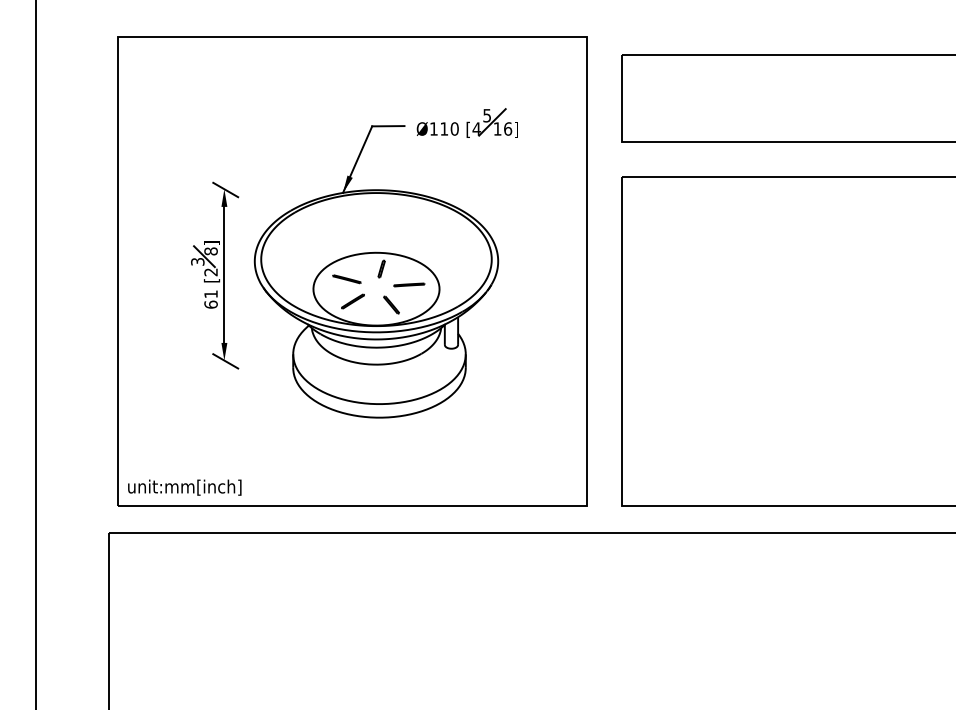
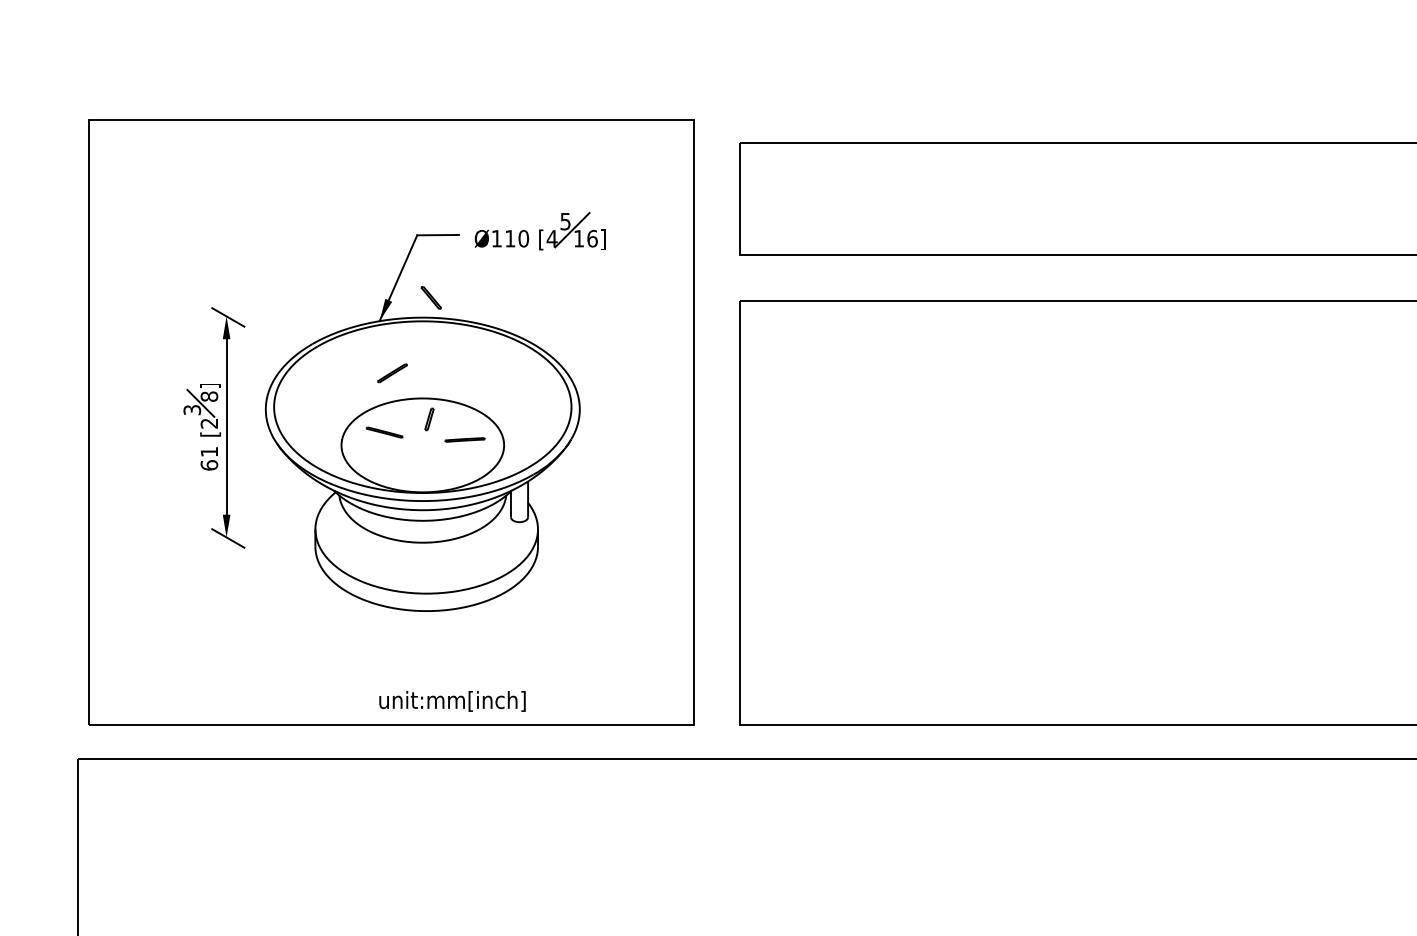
part: (352, 301) -> (392, 373), moved
part: (390, 304) -> (430, 297), moved
text: (184, 487) -> (452, 701), moved

